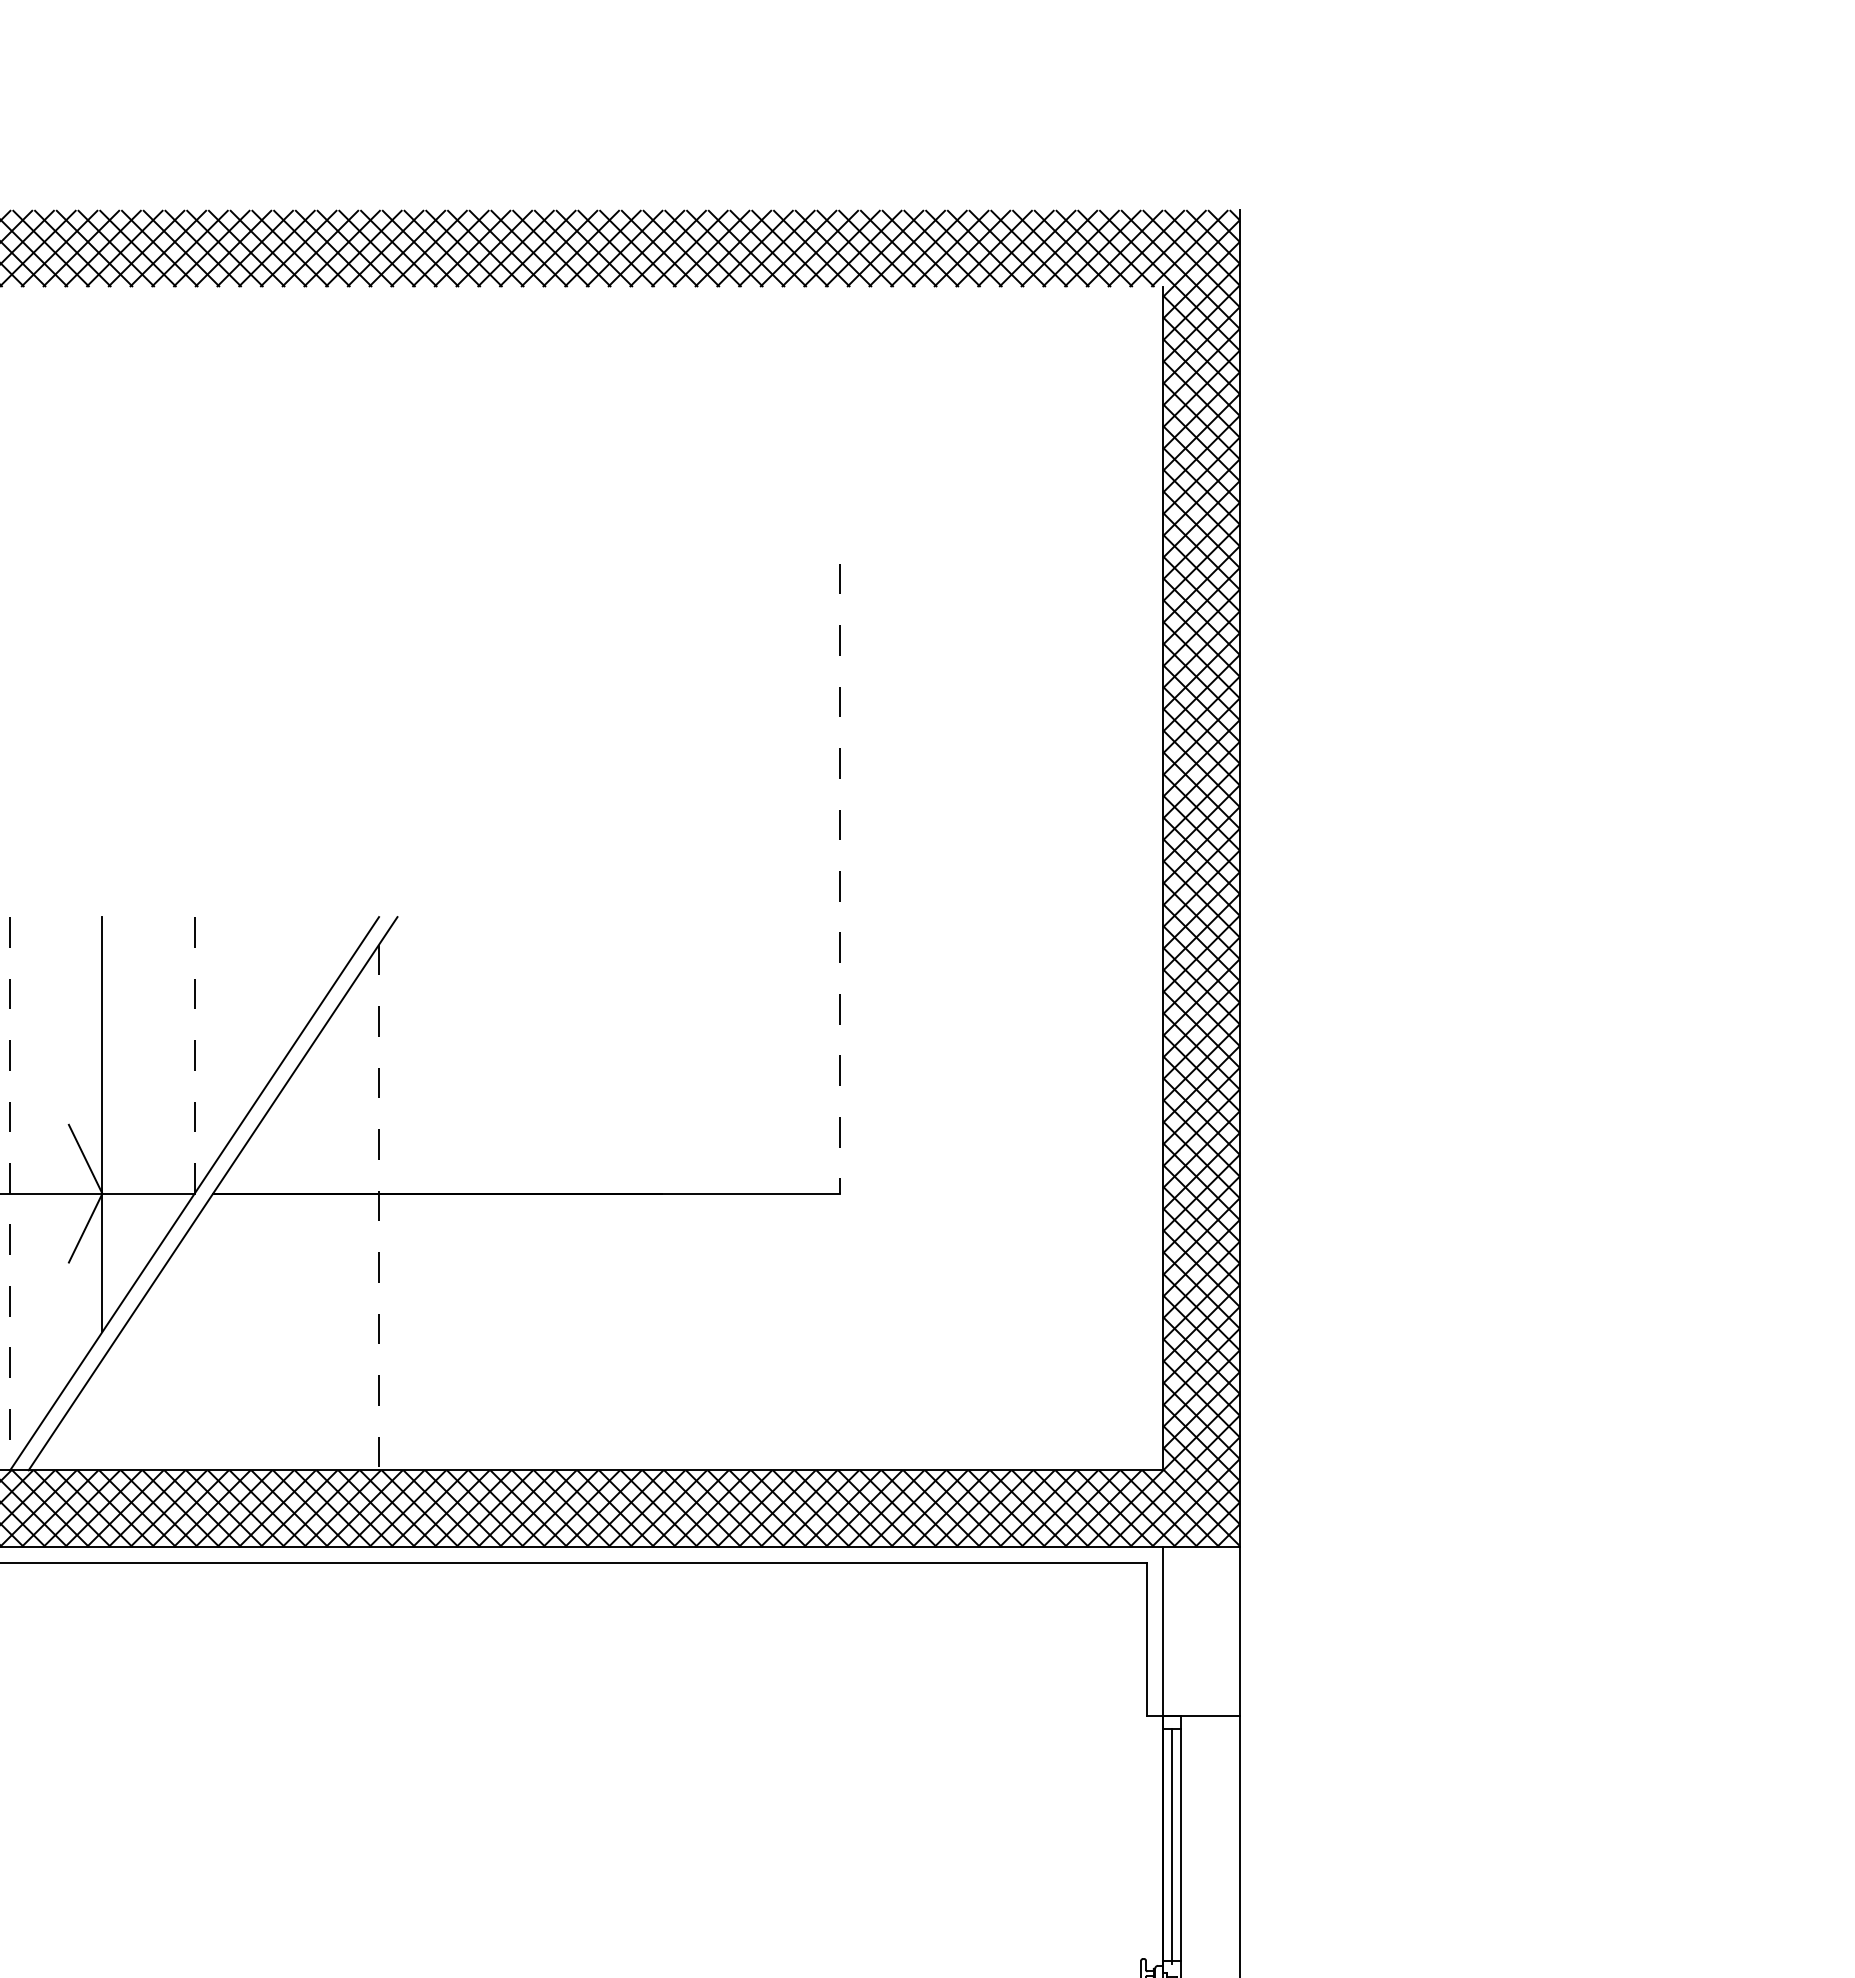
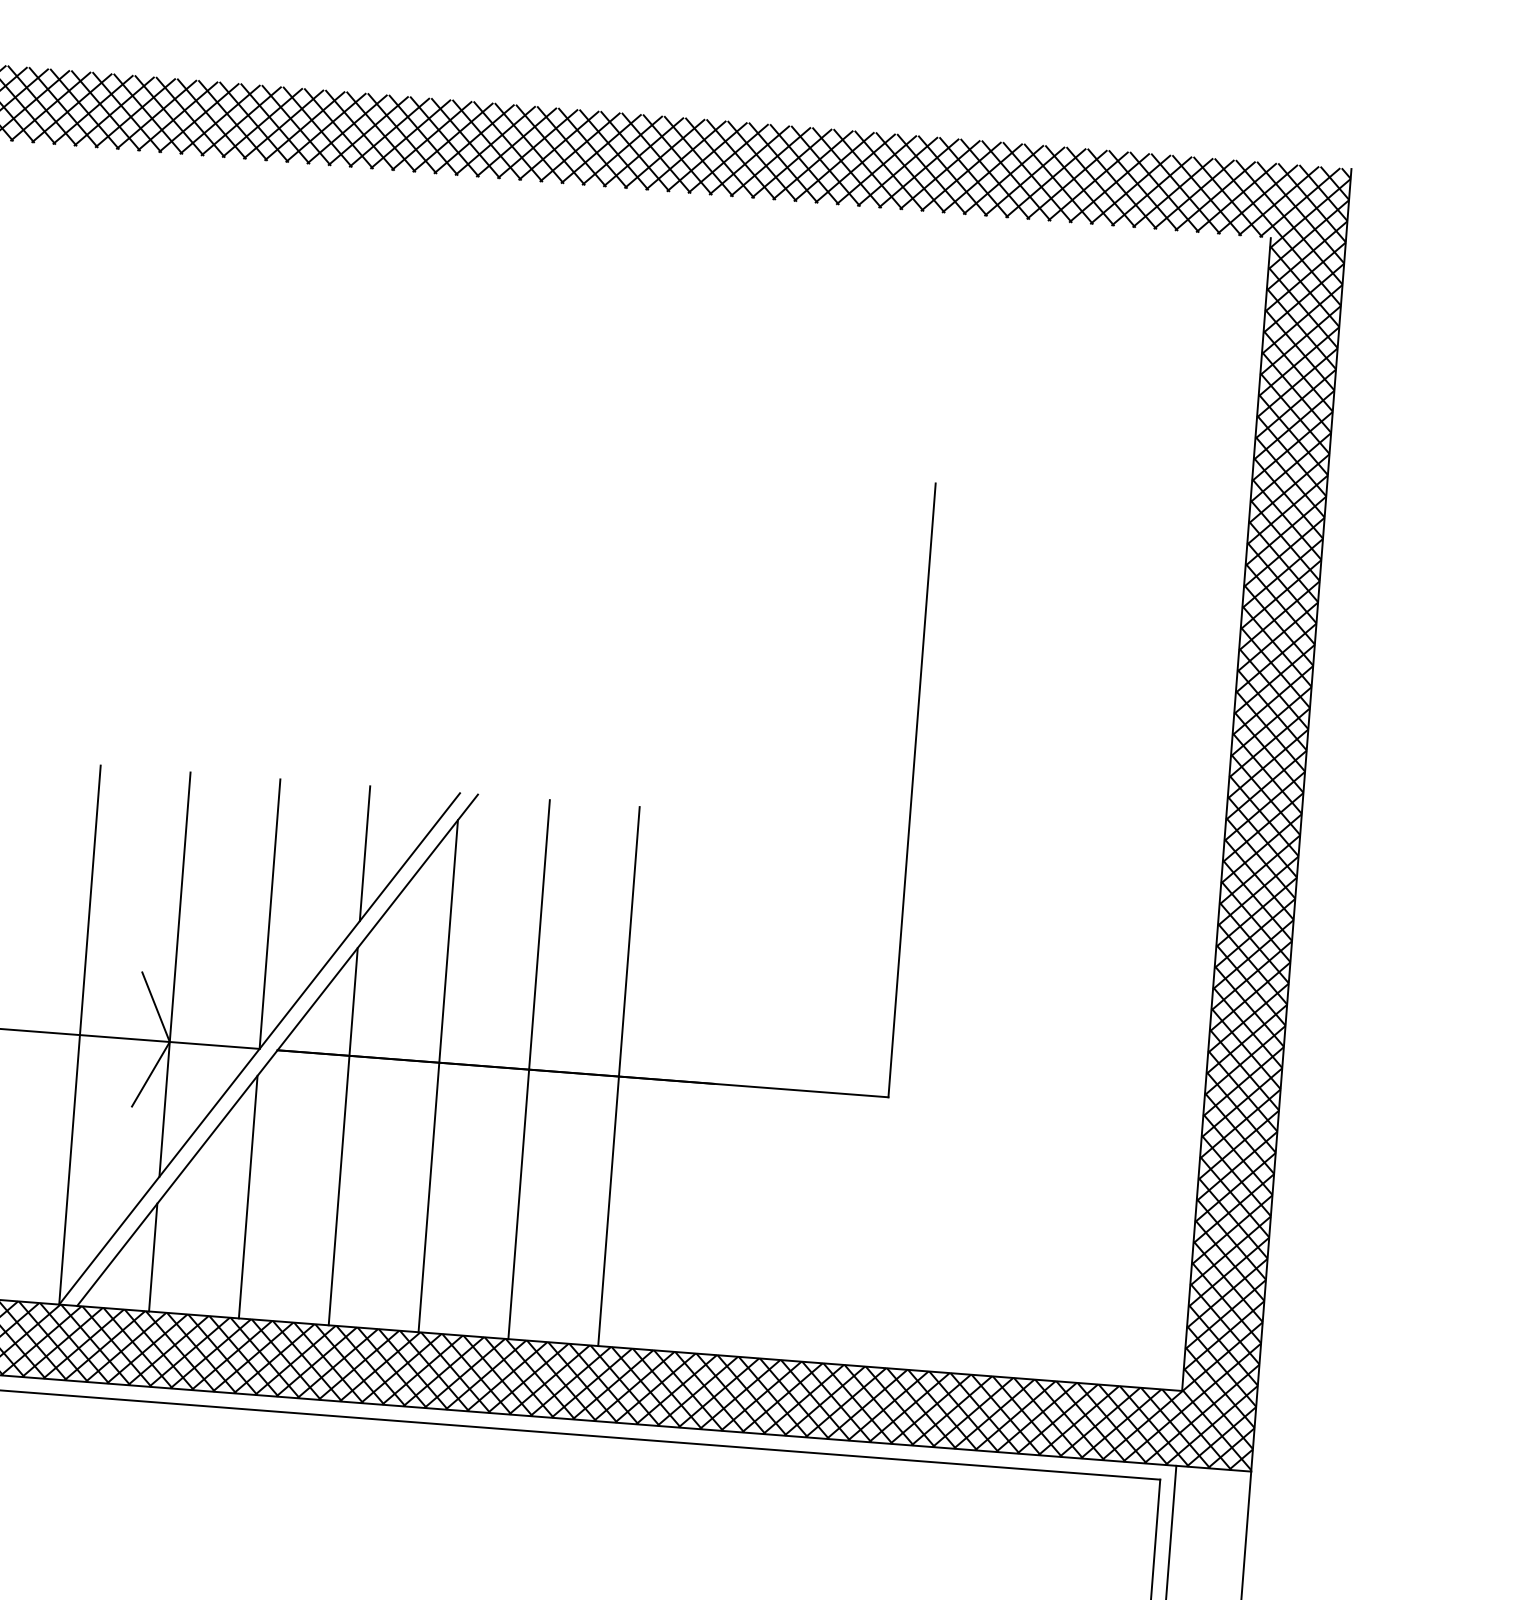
line: (840, 879) -> (912, 791), dashed -> solid
line: (286, 986) -> (364, 853), added
line: (194, 1055) -> (269, 914), dashed -> solid
line: (10, 1193) -> (80, 1034), dashed -> solid
line: (471, 1193) -> (529, 1069), added
line: (563, 1193) -> (619, 1076), added
line: (379, 1207) -> (438, 1076), dashed -> solid
line: (286, 1276) -> (342, 1136), added
line: (194, 1345) -> (248, 1196), added
line: (102, 1414) -> (153, 1257), added

